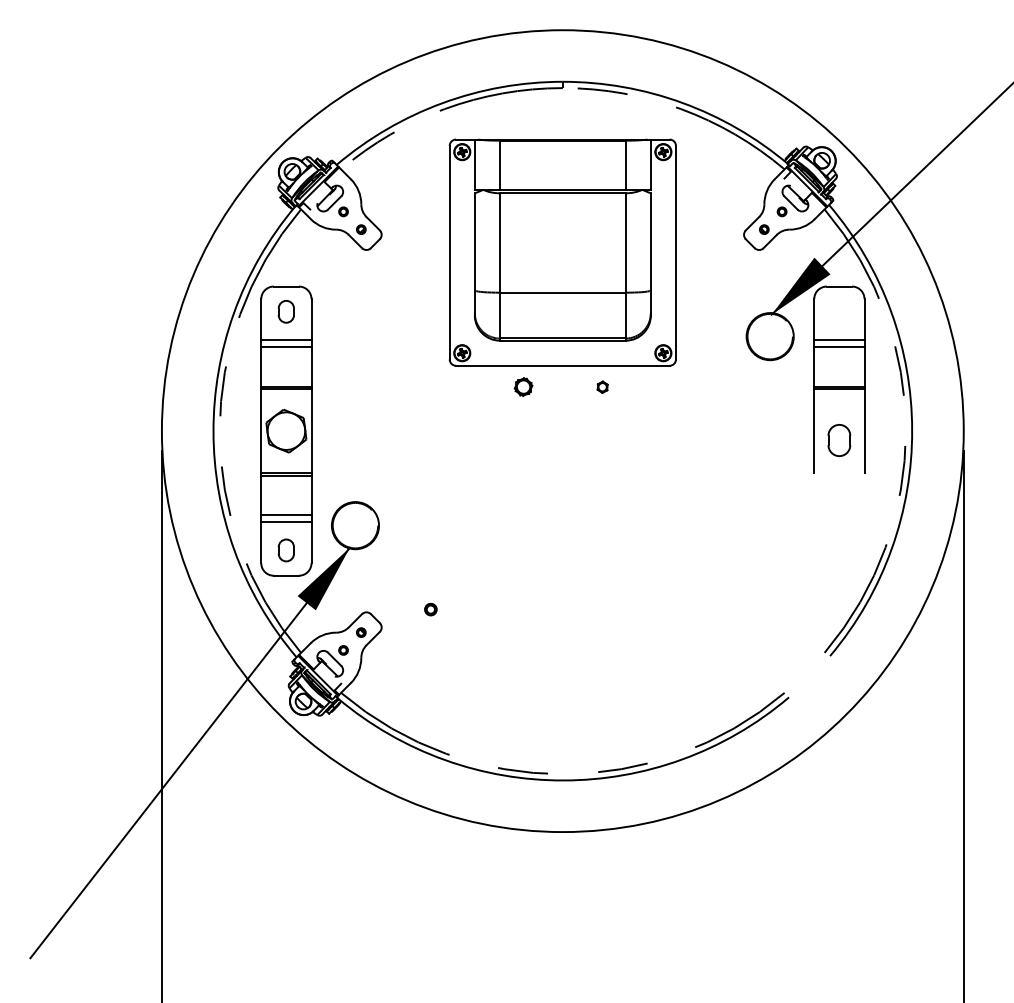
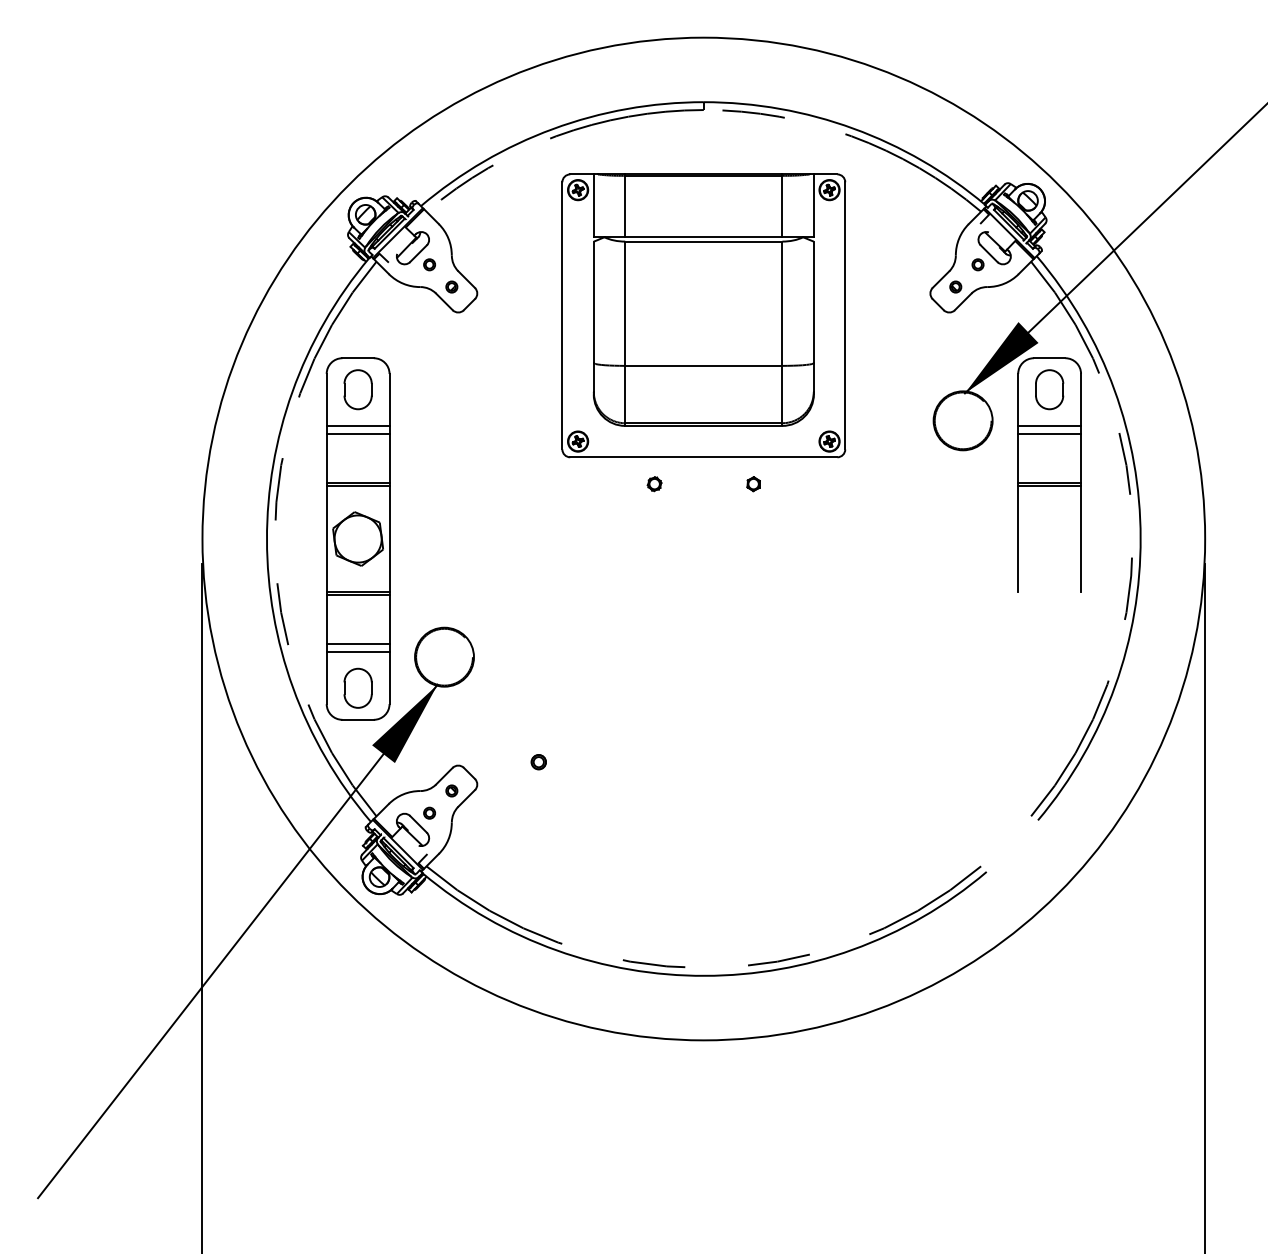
part: (285, 311) -> (357, 389), size x1.43
part: (523, 387) -> (654, 484), size x0.62
part: (839, 440) -> (1049, 389), moved
part: (285, 549) -> (357, 687), size x1.43

